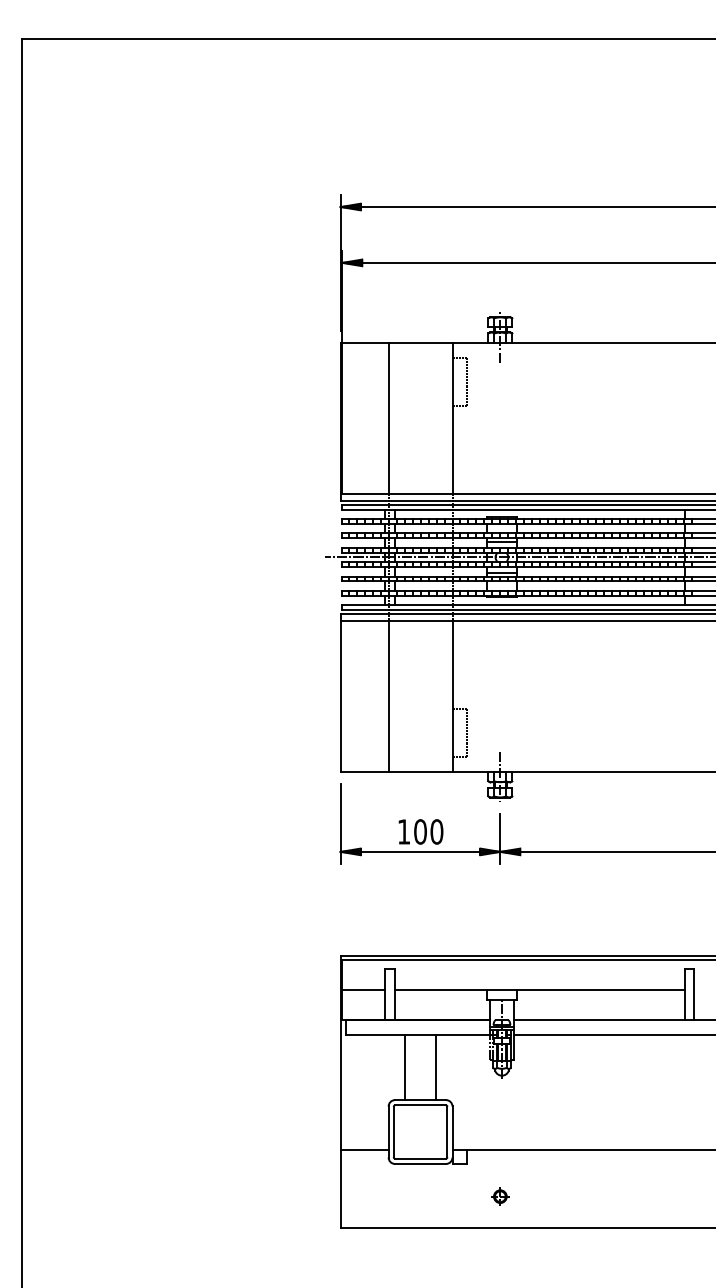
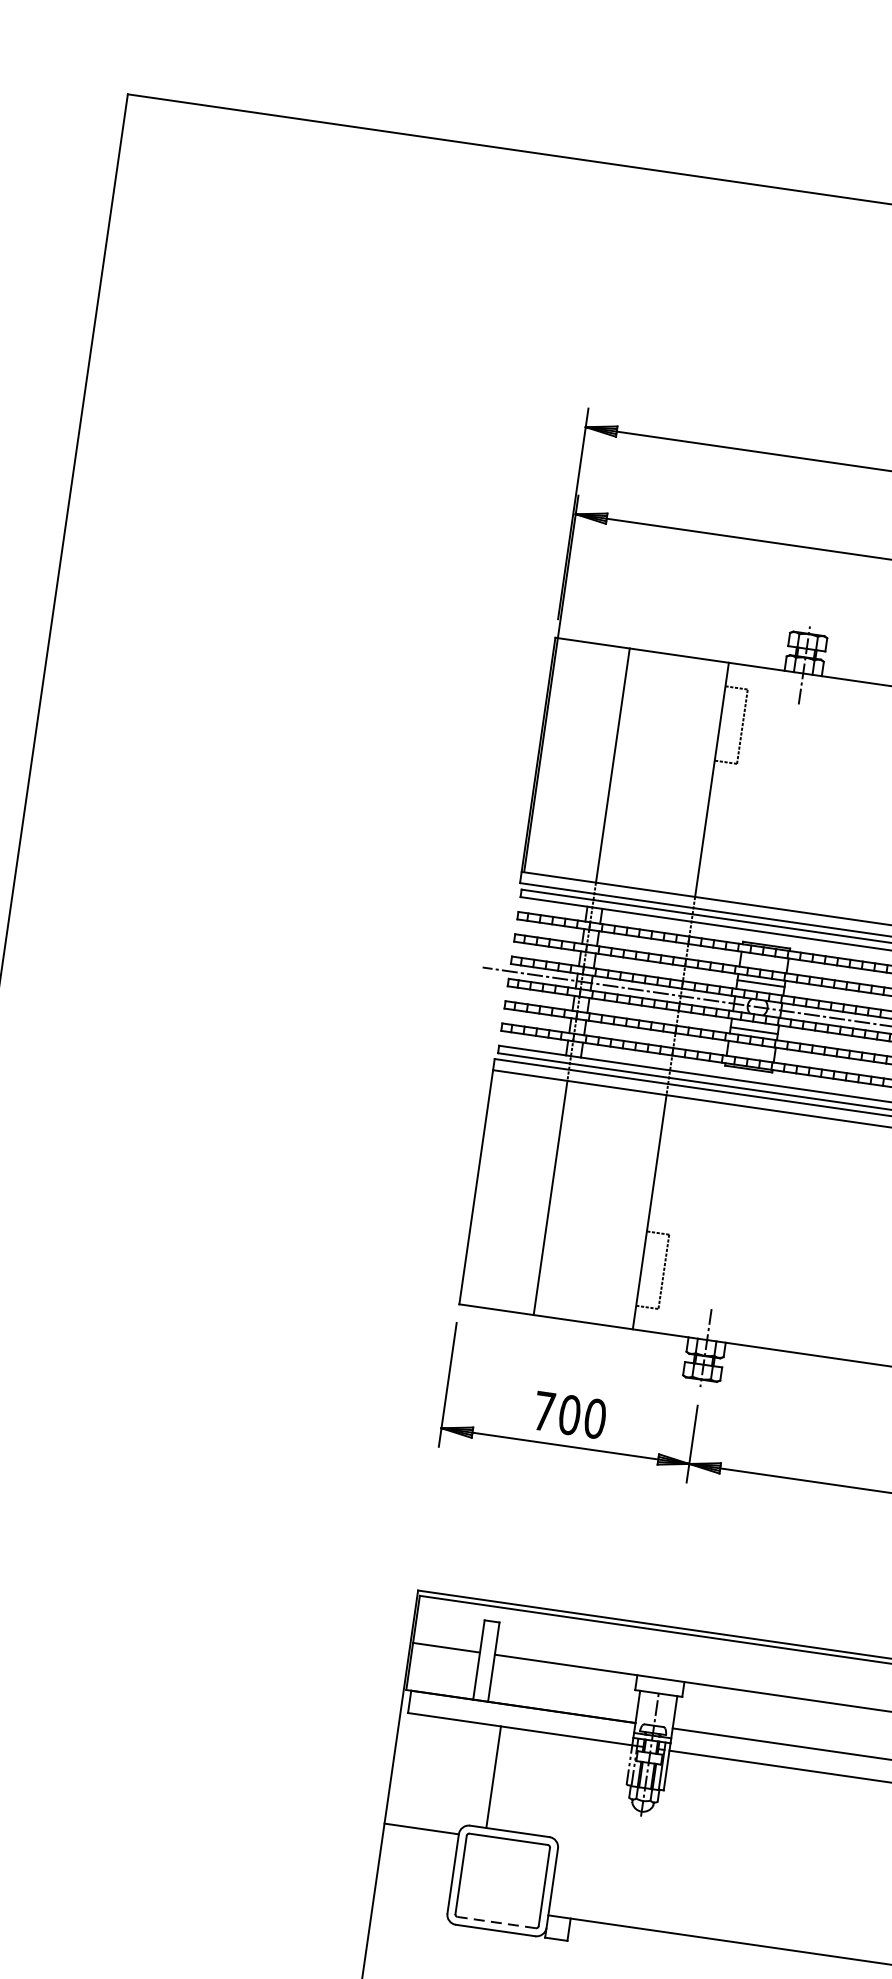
text: (404, 831) -> (545, 1410), 100 -> 700
line: (435, 1067) -> (540, 1784), removed
line: (364, 1149) -> (421, 1828), moved
line: (420, 1158) -> (496, 1922), solid -> dashed

